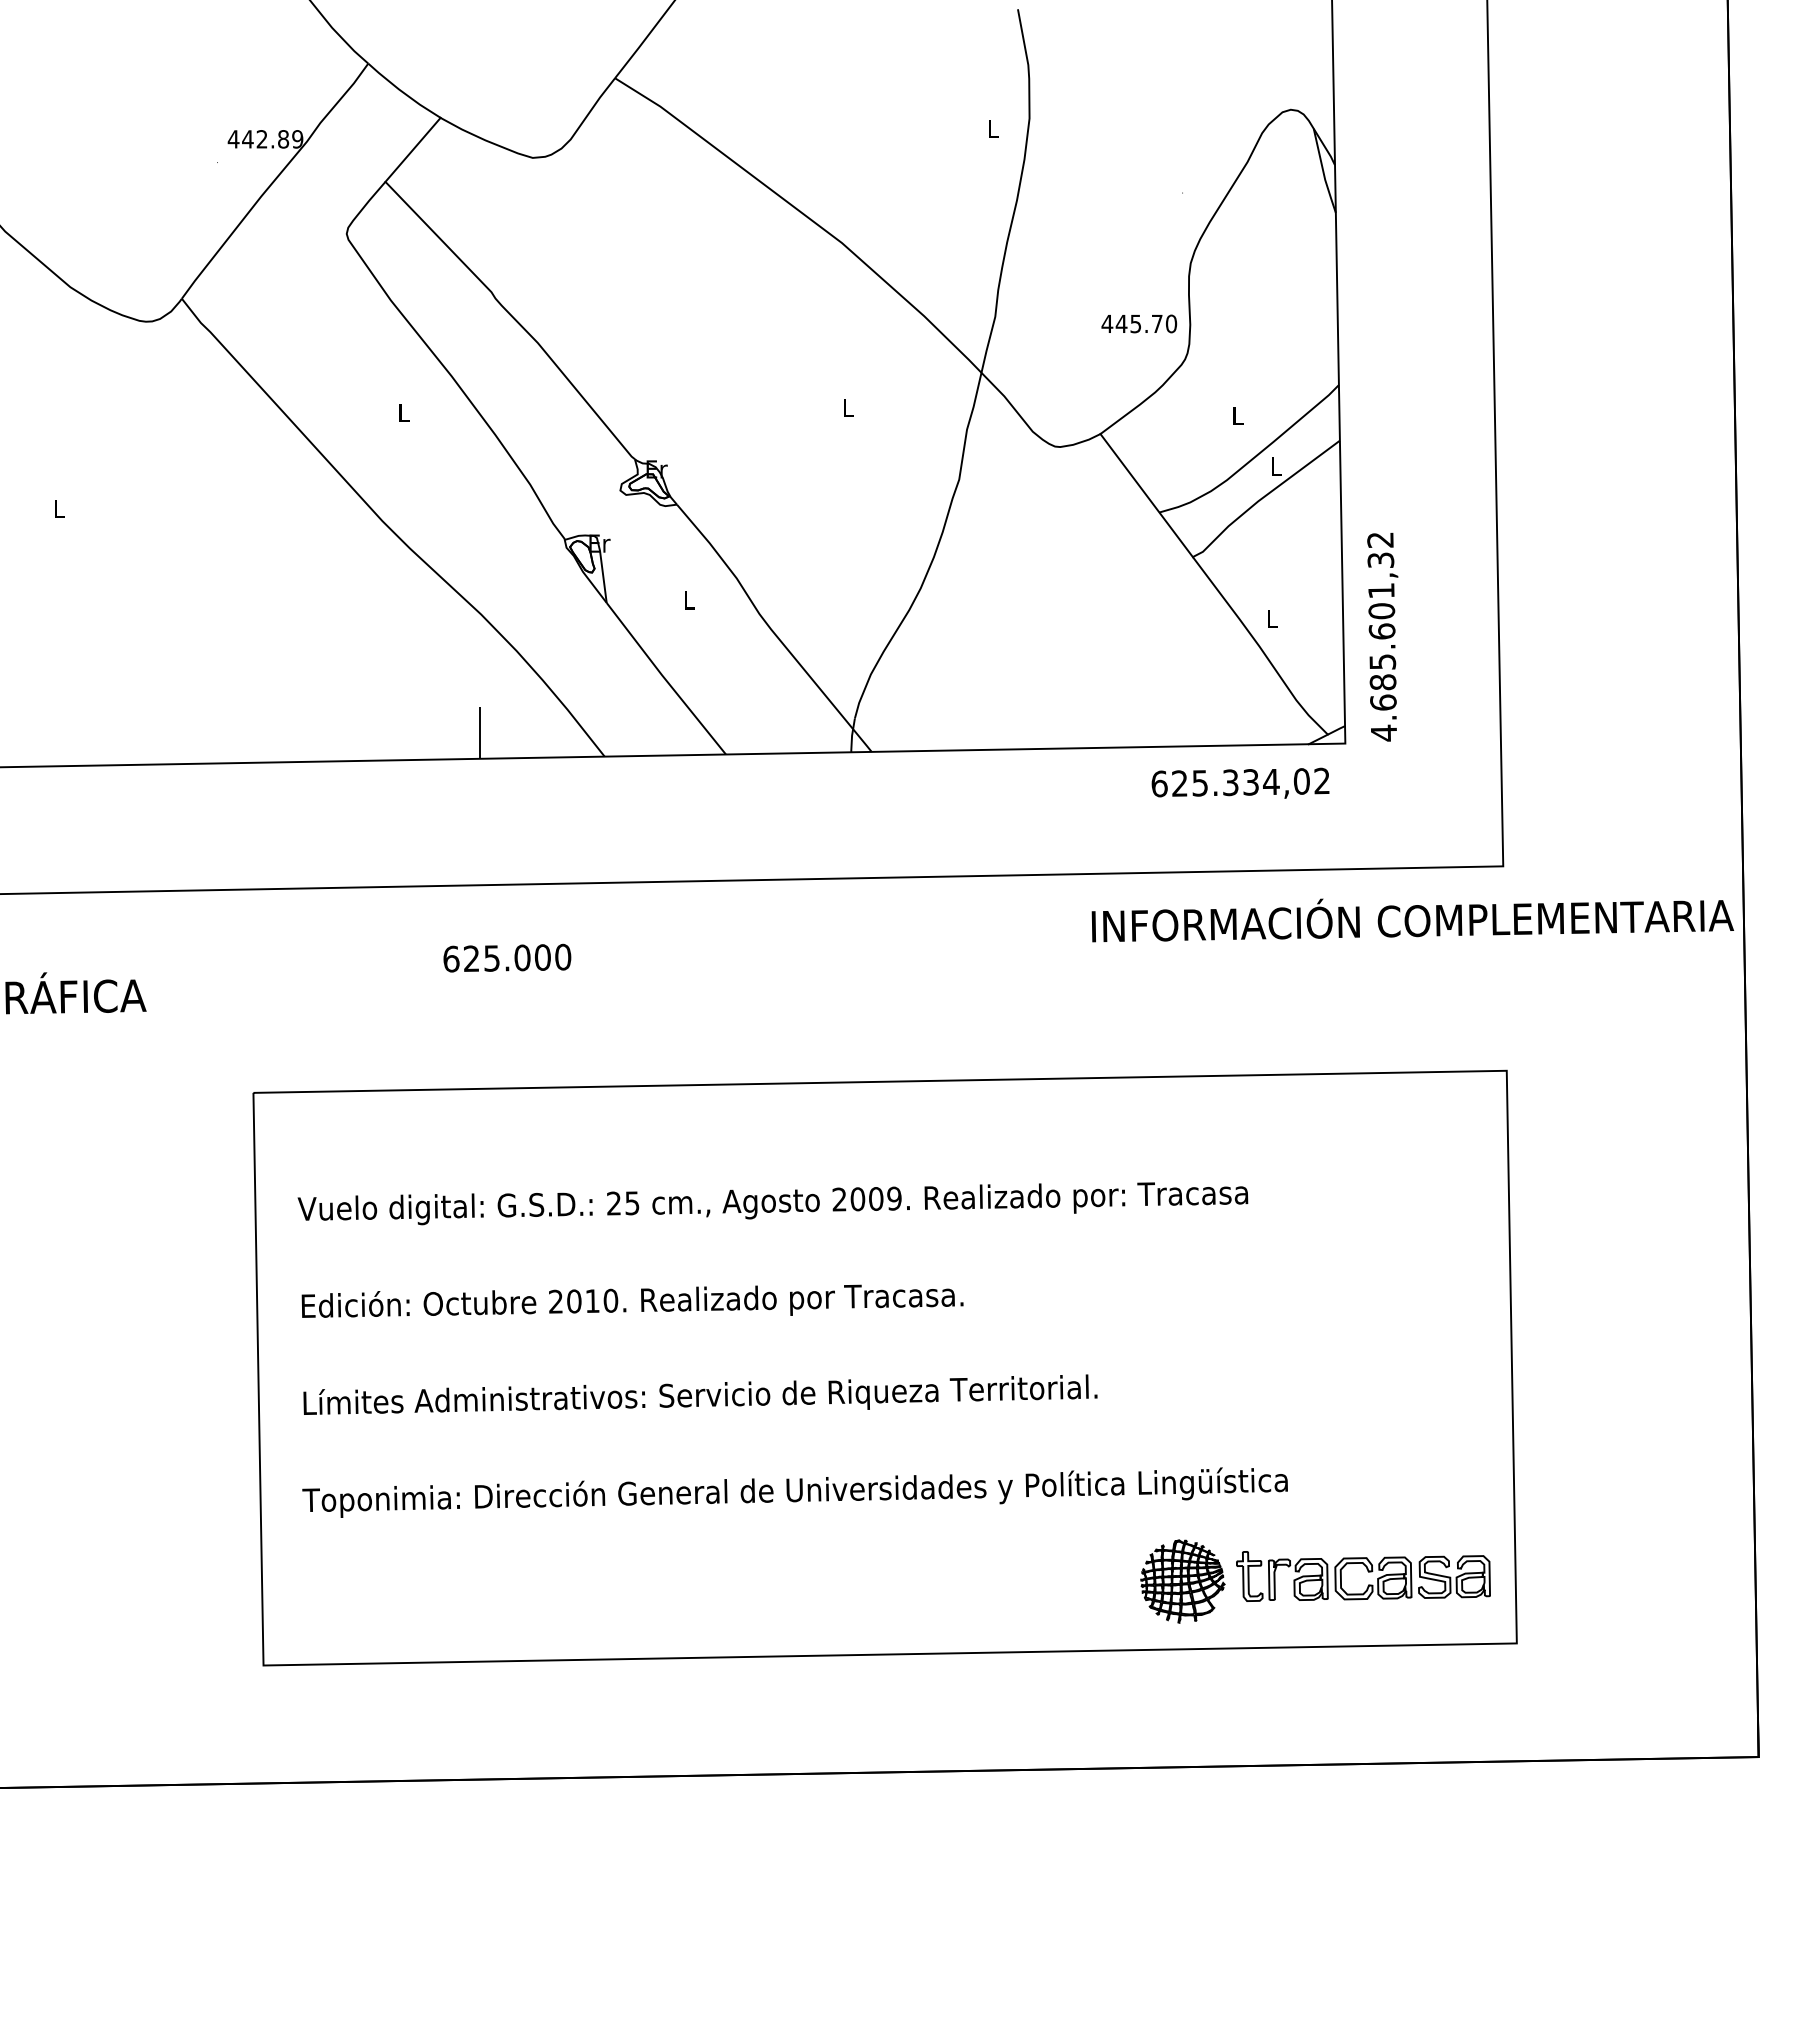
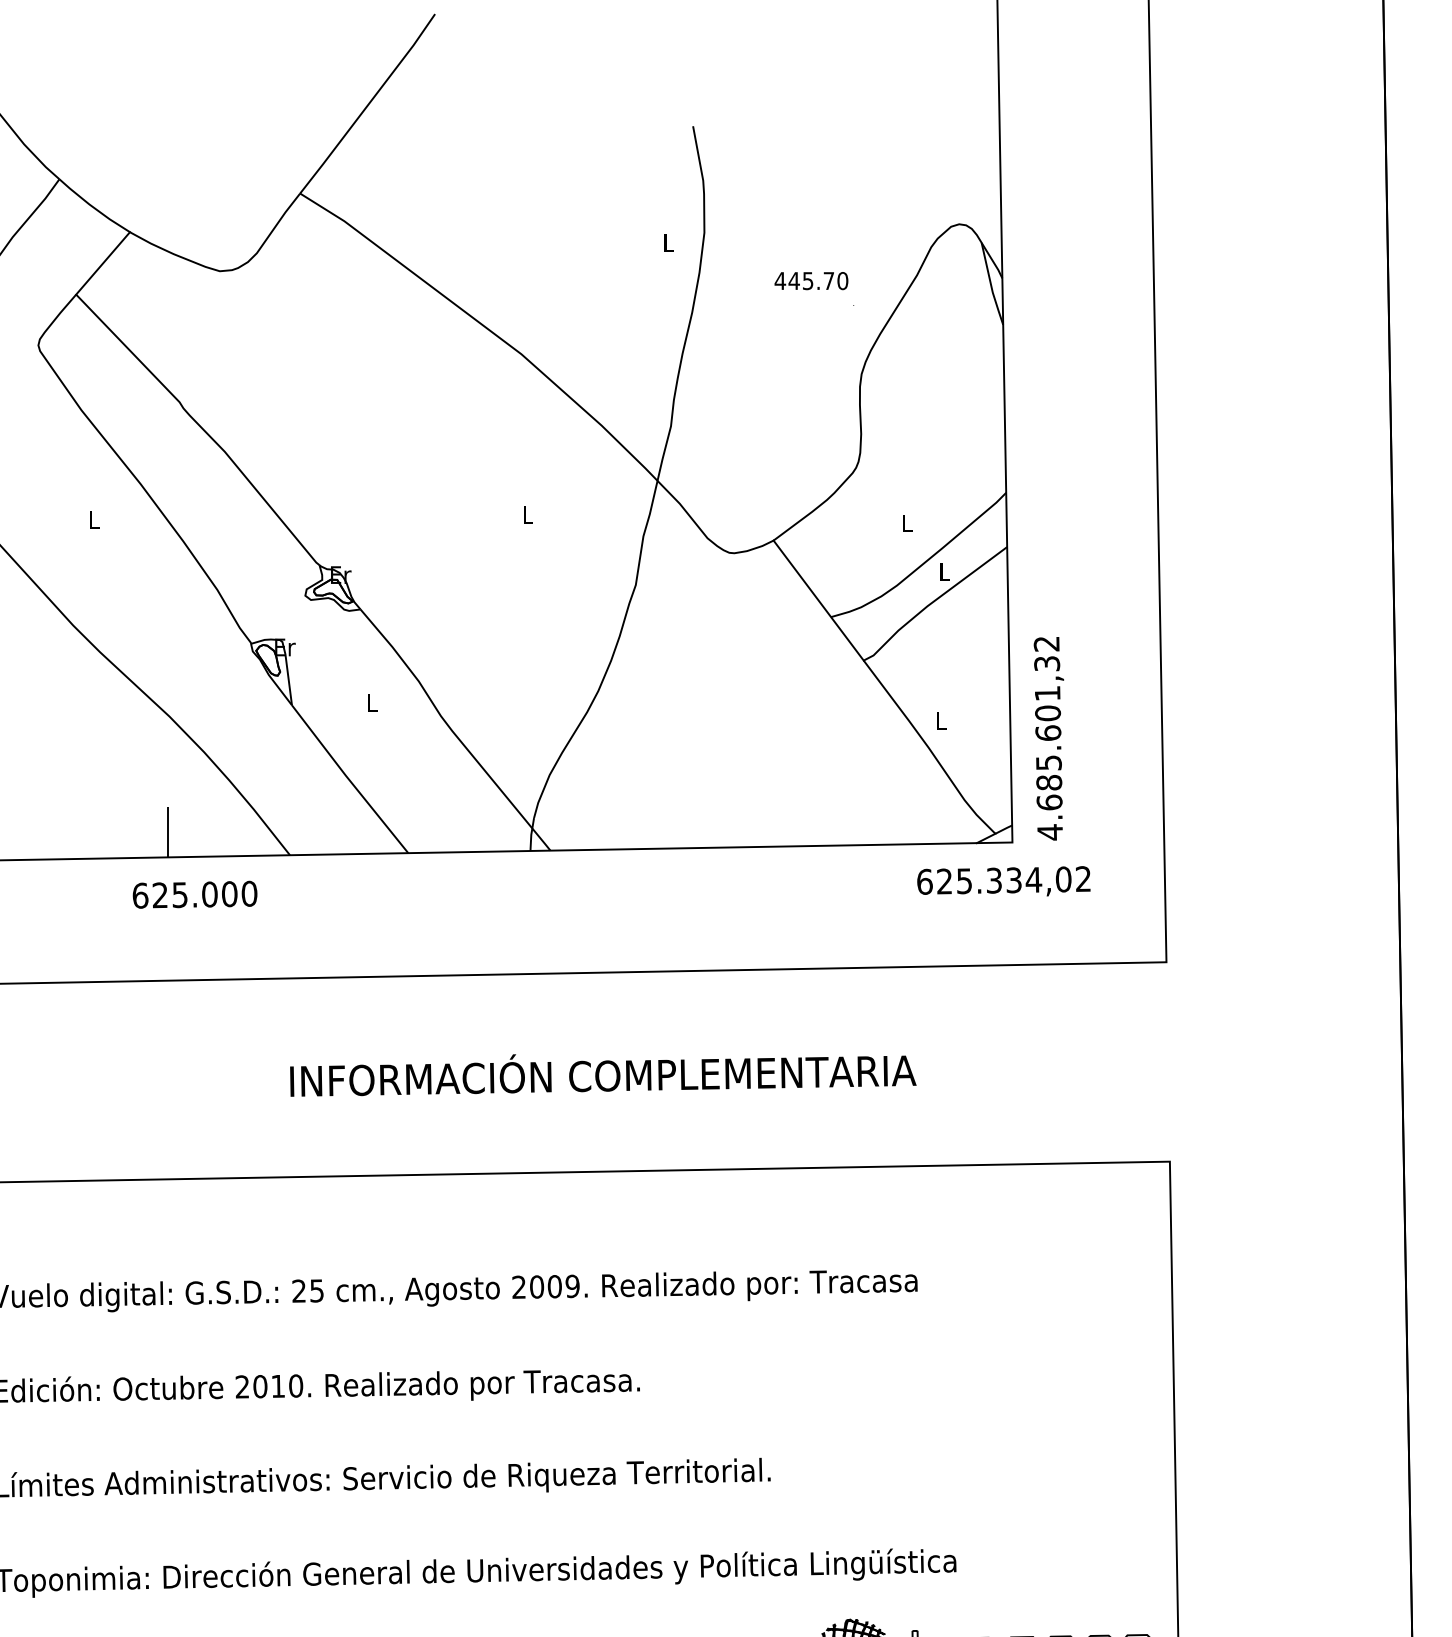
text: (1139, 323) -> (811, 280), moved
text: (1240, 782) -> (1003, 880), moved
text: (1412, 920) -> (602, 1075), moved
text: (507, 957) -> (195, 894), moved

